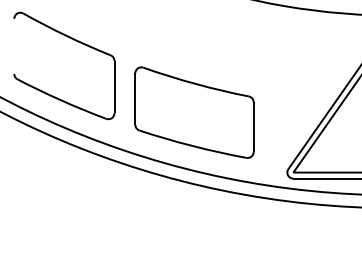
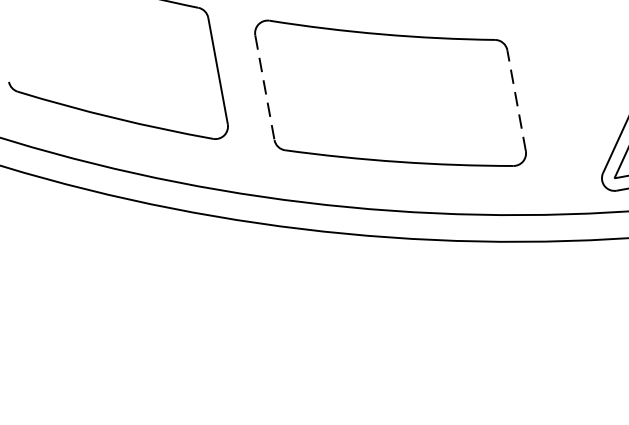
line: (135, 99) -> (265, 88), solid -> dashed
line: (253, 127) -> (516, 101), solid -> dashed

